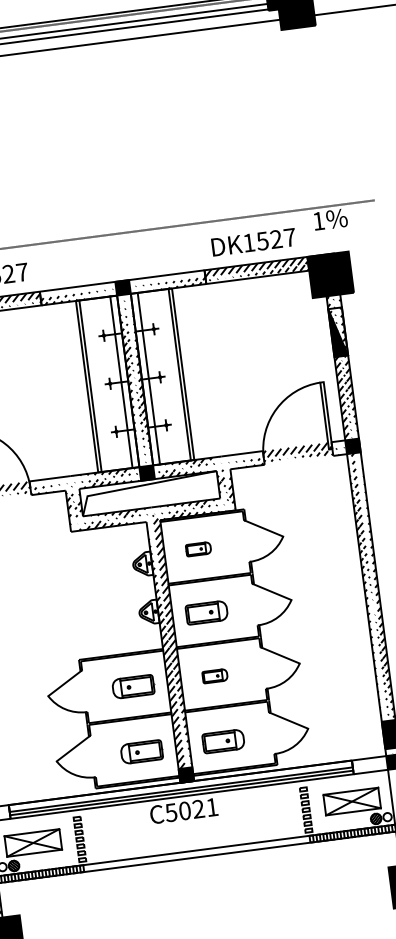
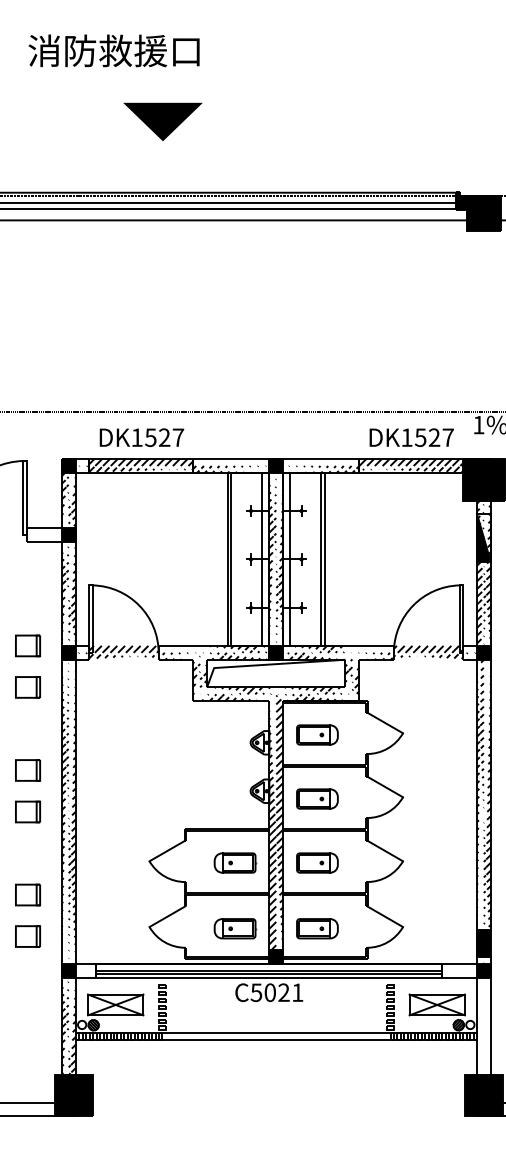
part: (198, 548) -> (317, 734), size x1.67
part: (215, 675) -> (317, 862), size x1.67

